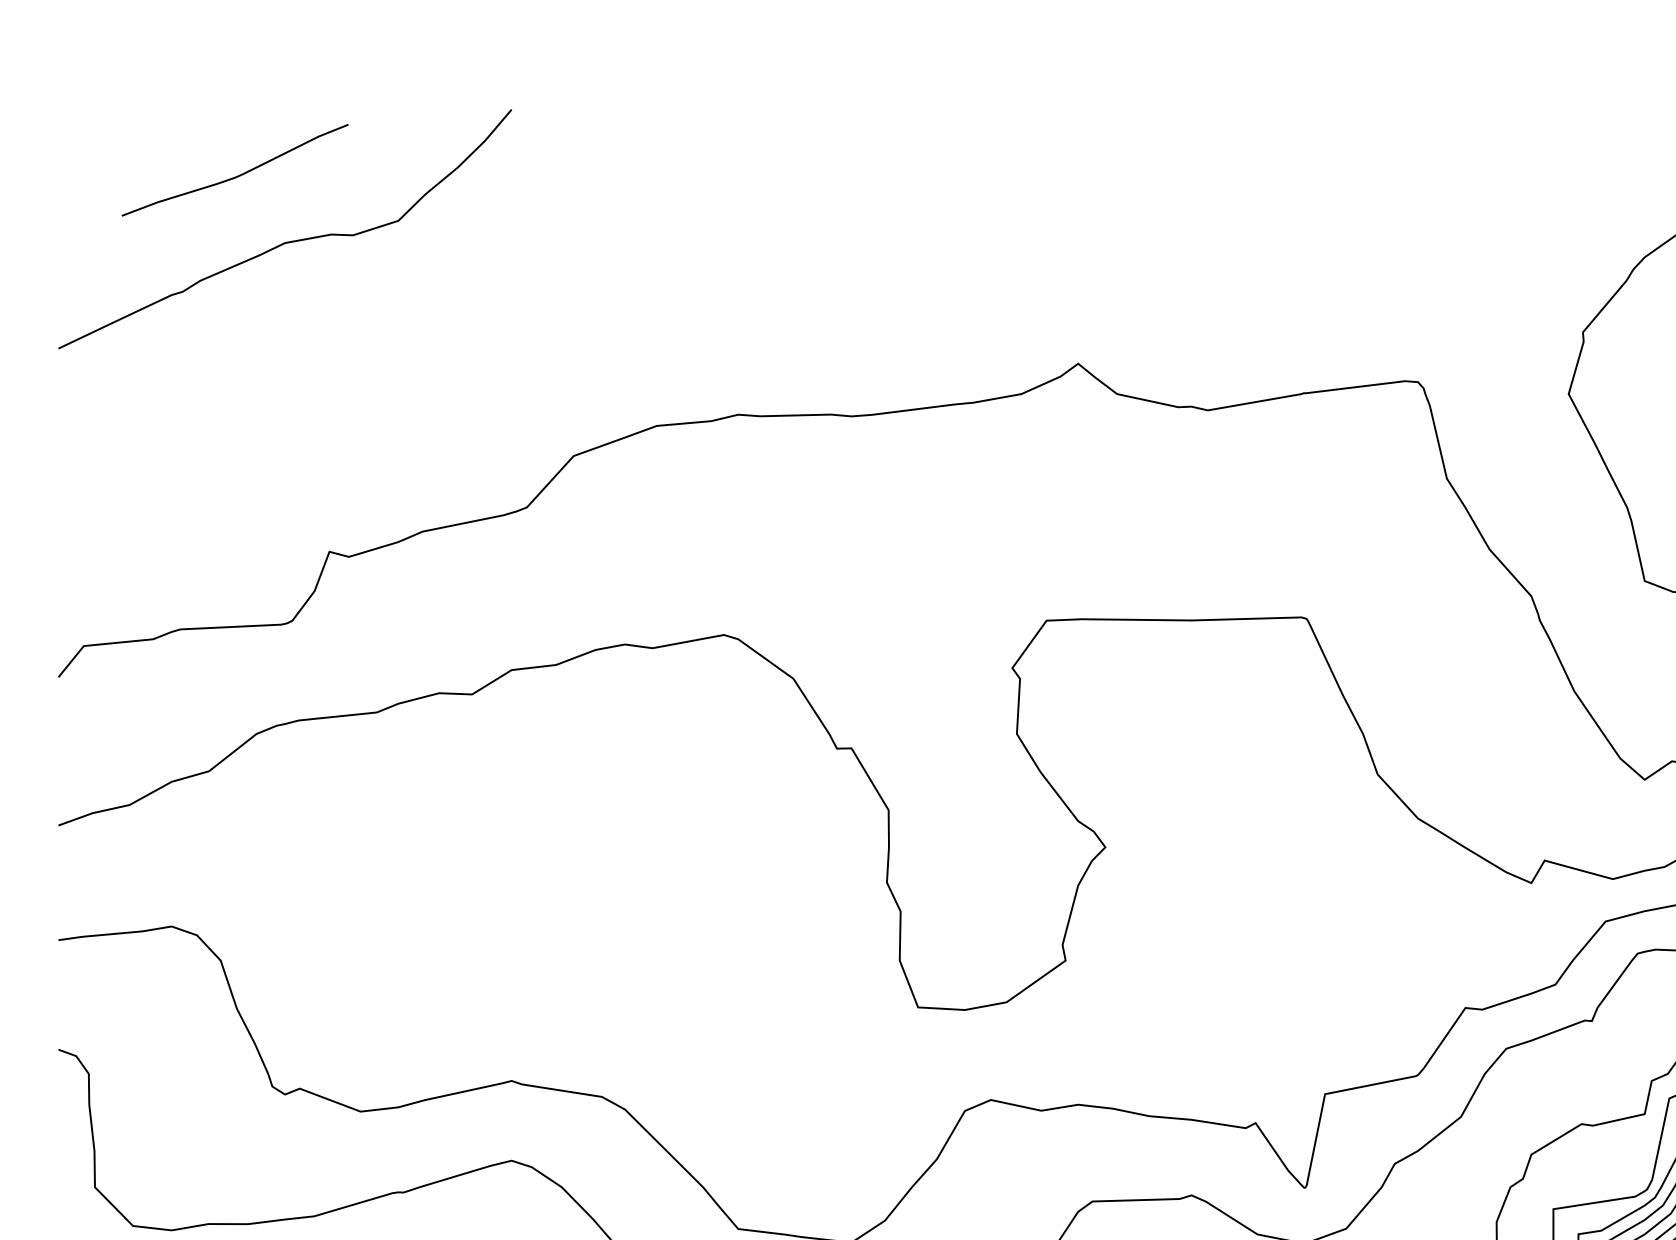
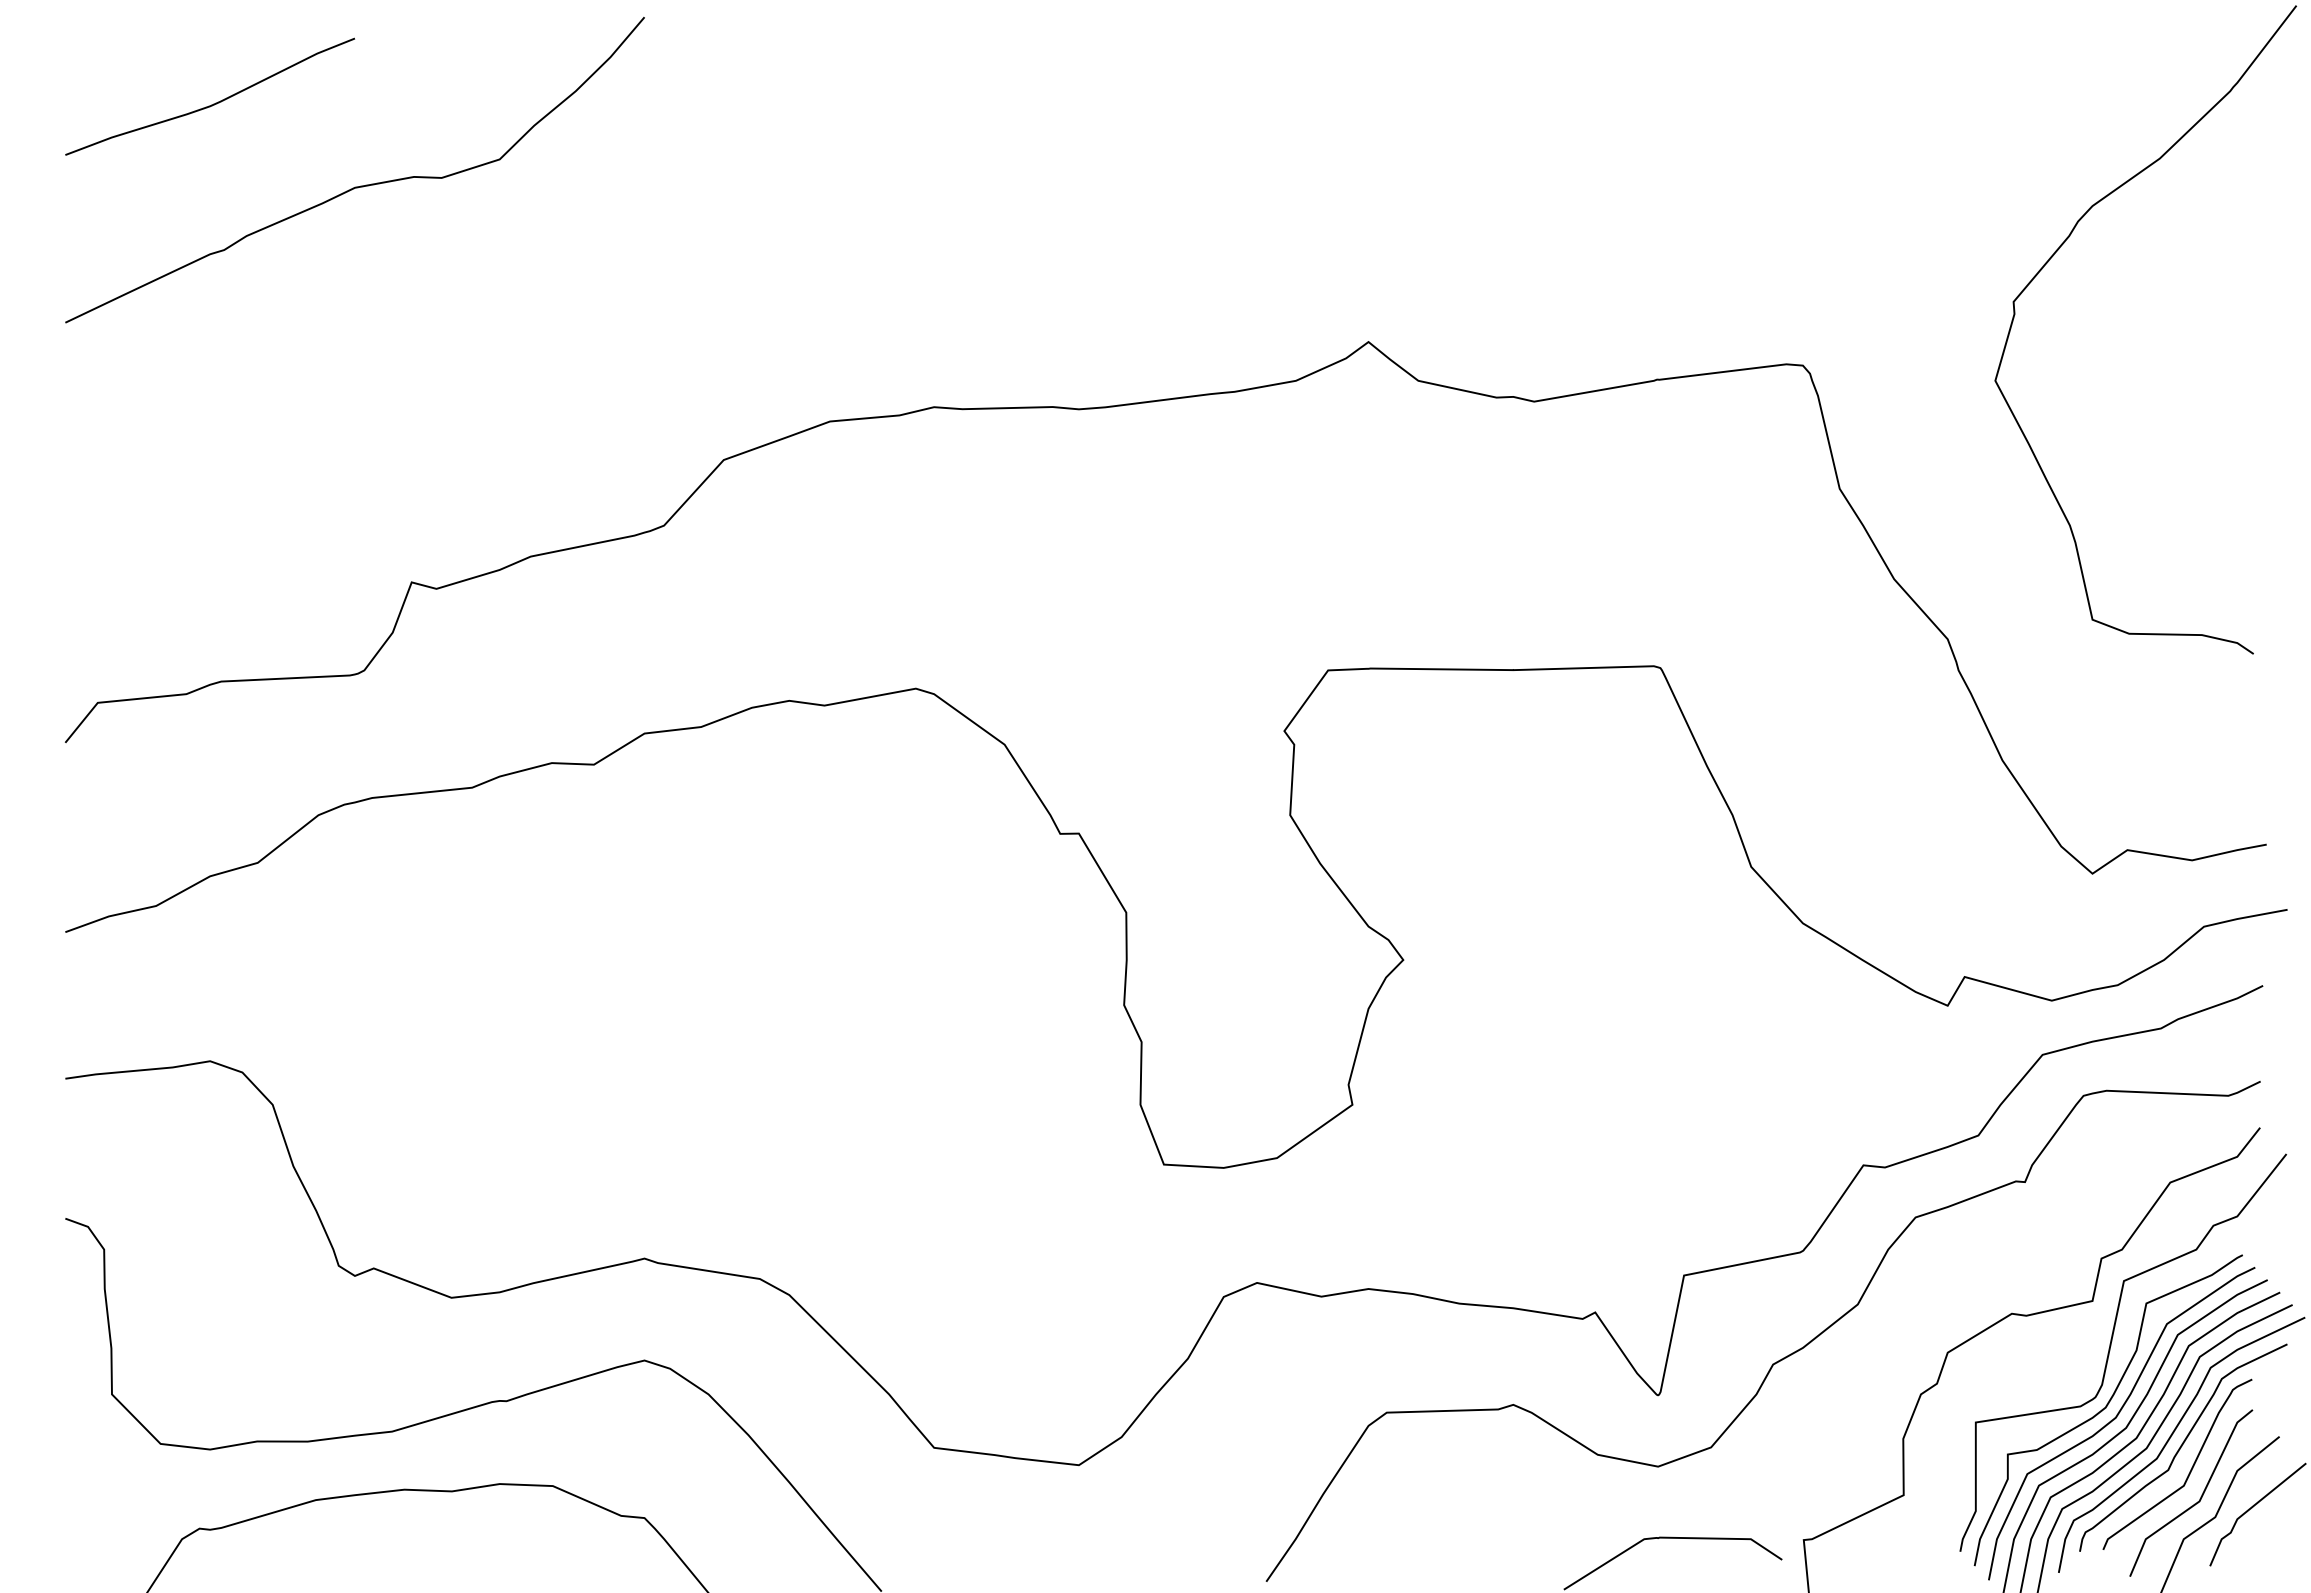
curve: (237, 175) -> (213, 103), moved

